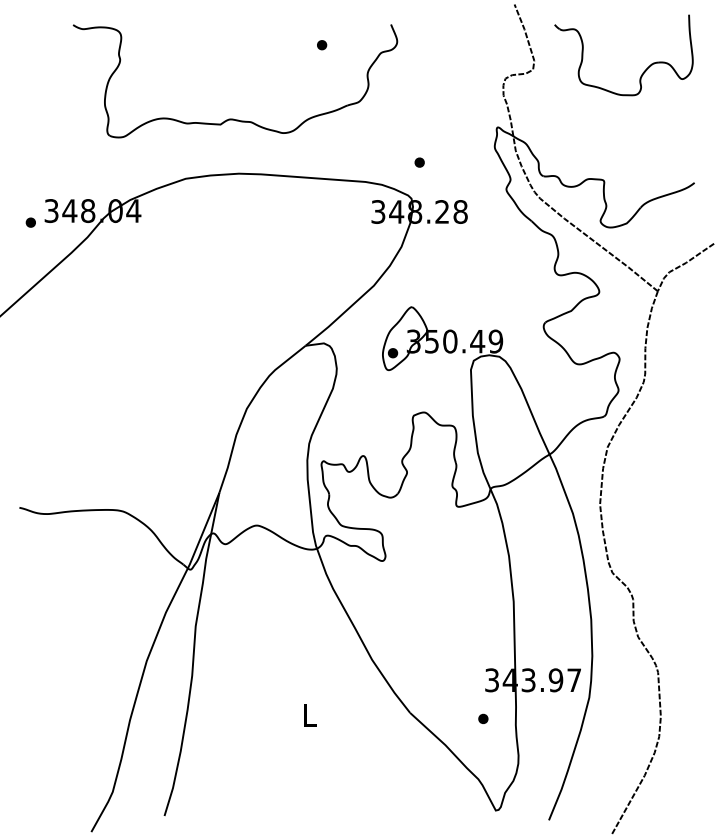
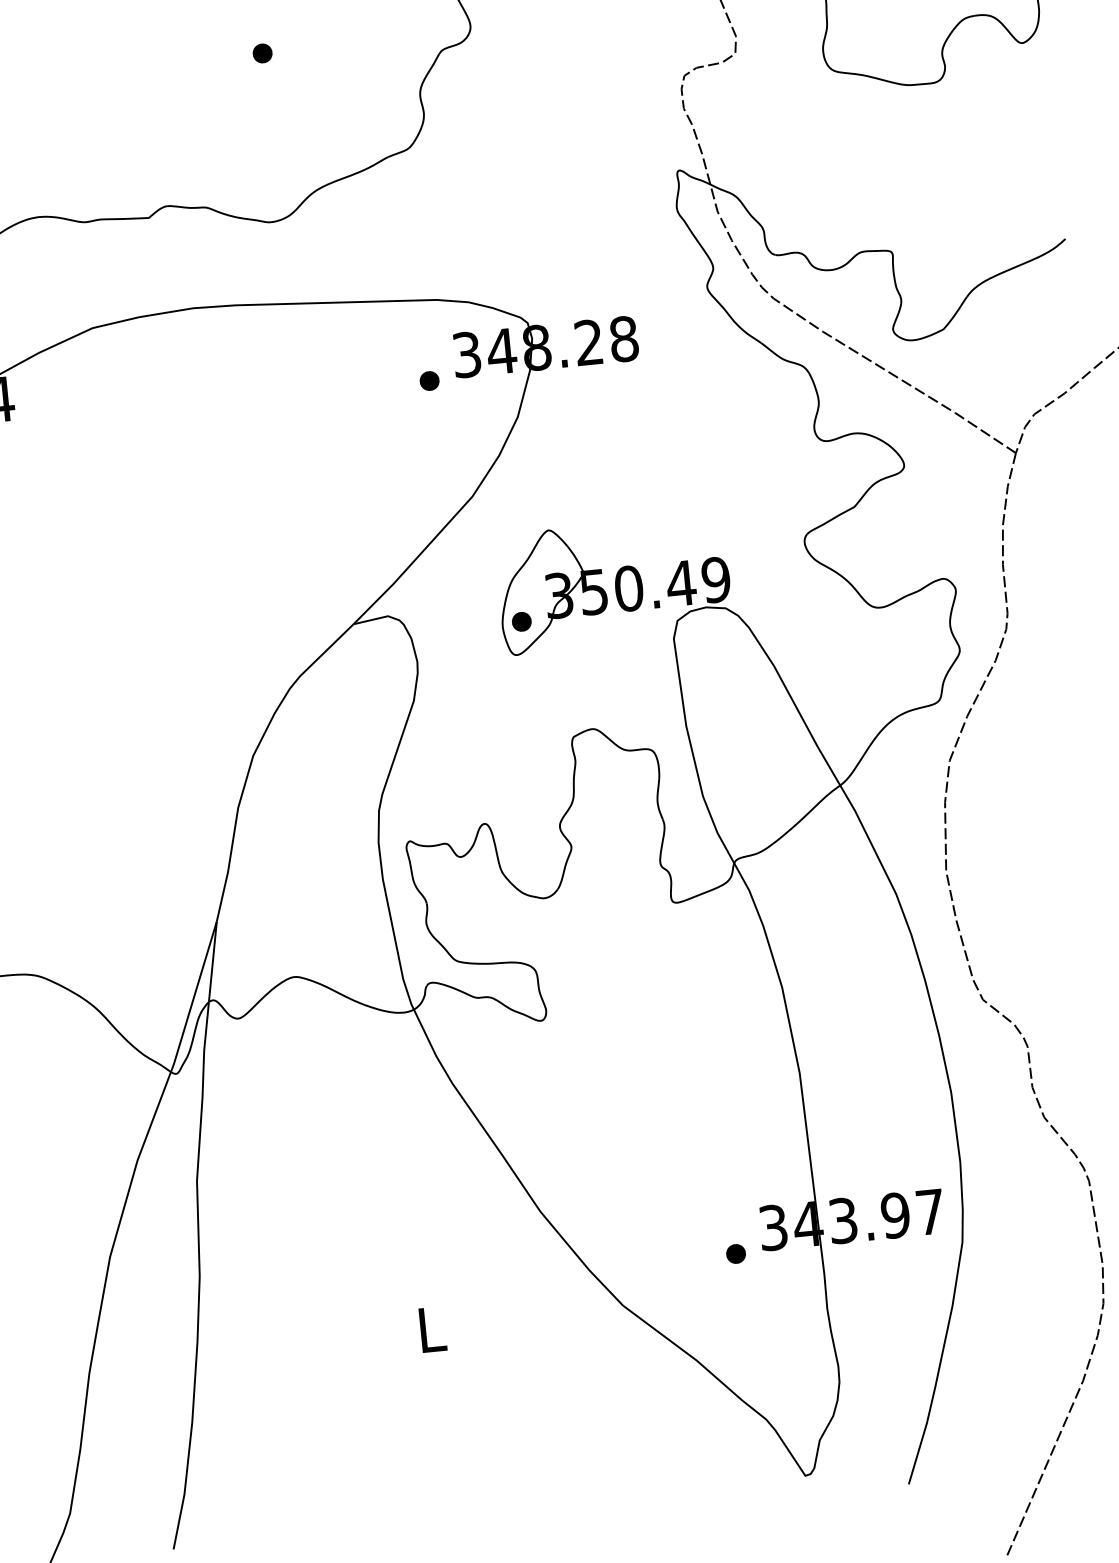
part: (322, 45) -> (263, 53), moved
part: (419, 162) -> (429, 380), moved
part: (483, 718) -> (736, 1253), moved

